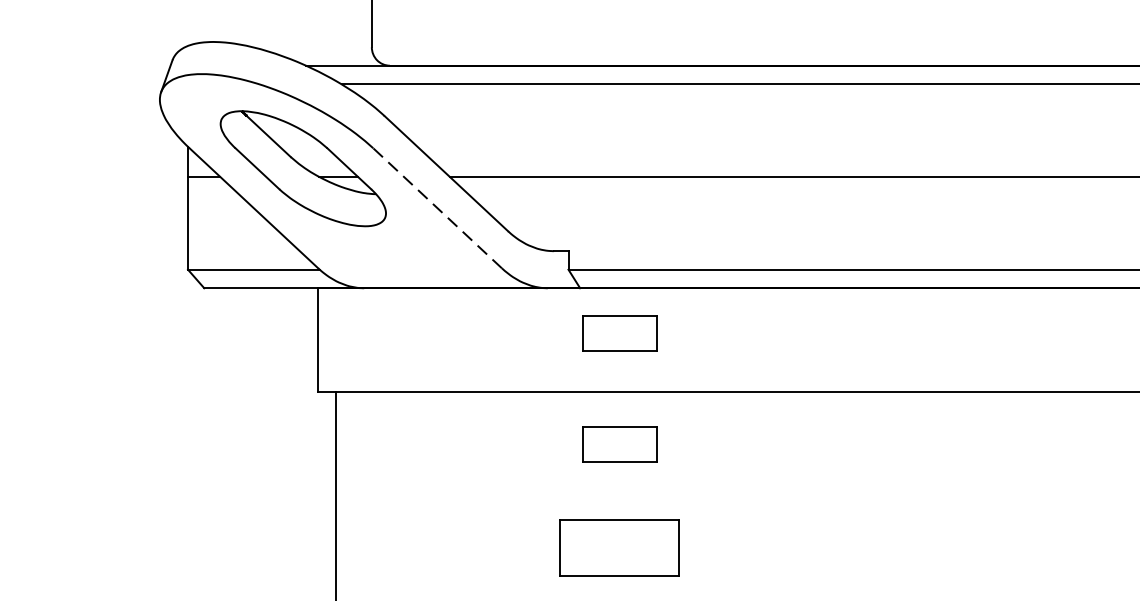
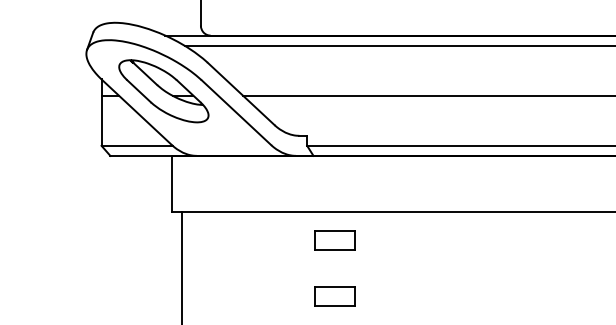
line: (437, 207) -> (236, 112), dashed -> solid
part: (619, 333) -> (334, 180), removed
part: (619, 548) -> (334, 296), size x0.62

